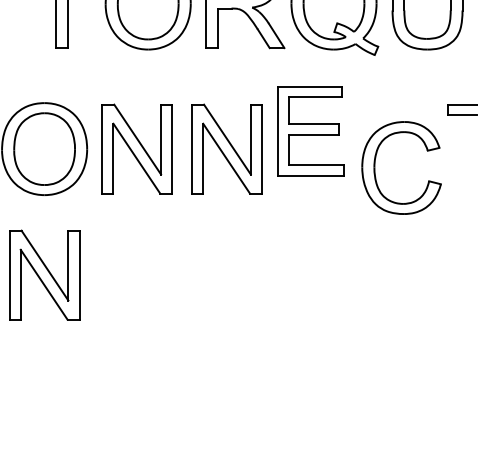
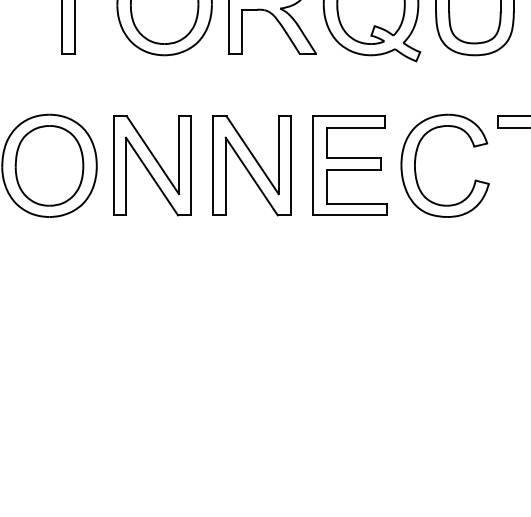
part: (310, 130) -> (349, 165), moved
part: (375, 162) -> (416, 159), moved
part: (44, 274) -> (49, 305), removed

